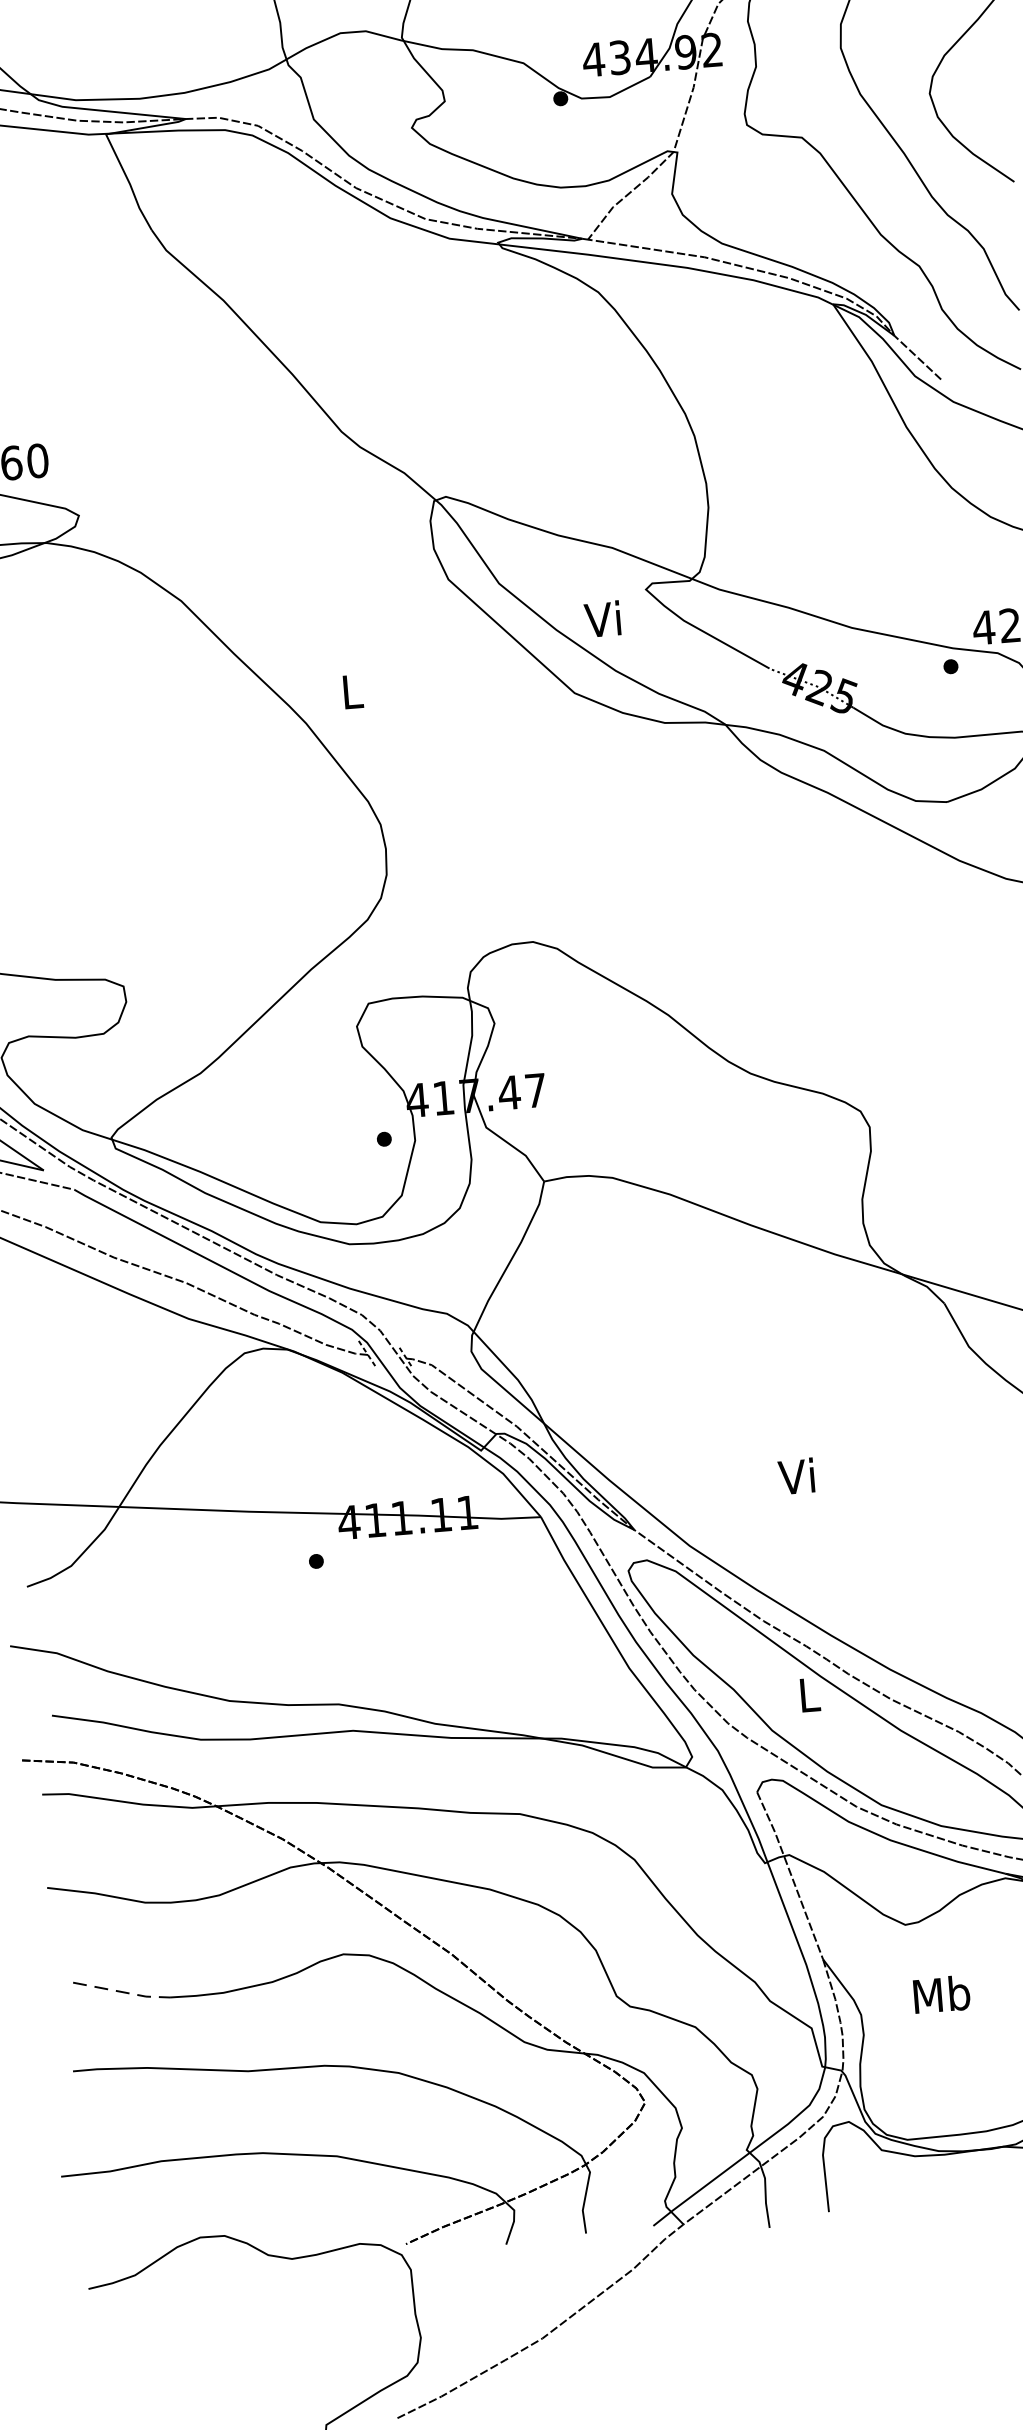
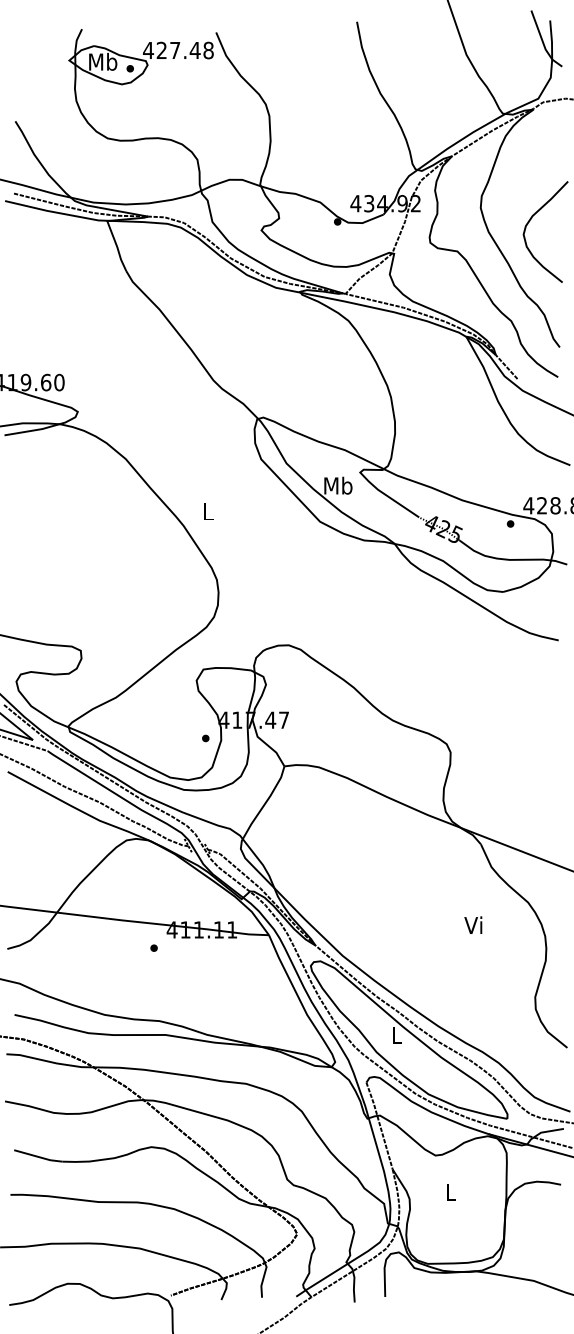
text: (605, 618) -> (338, 485), Vi -> Mb
text: (796, 1474) -> (473, 924), moved
line: (122, 1993) -> (38, 1157), dashed -> solid
text: (942, 1995) -> (451, 1192), Mb -> L

